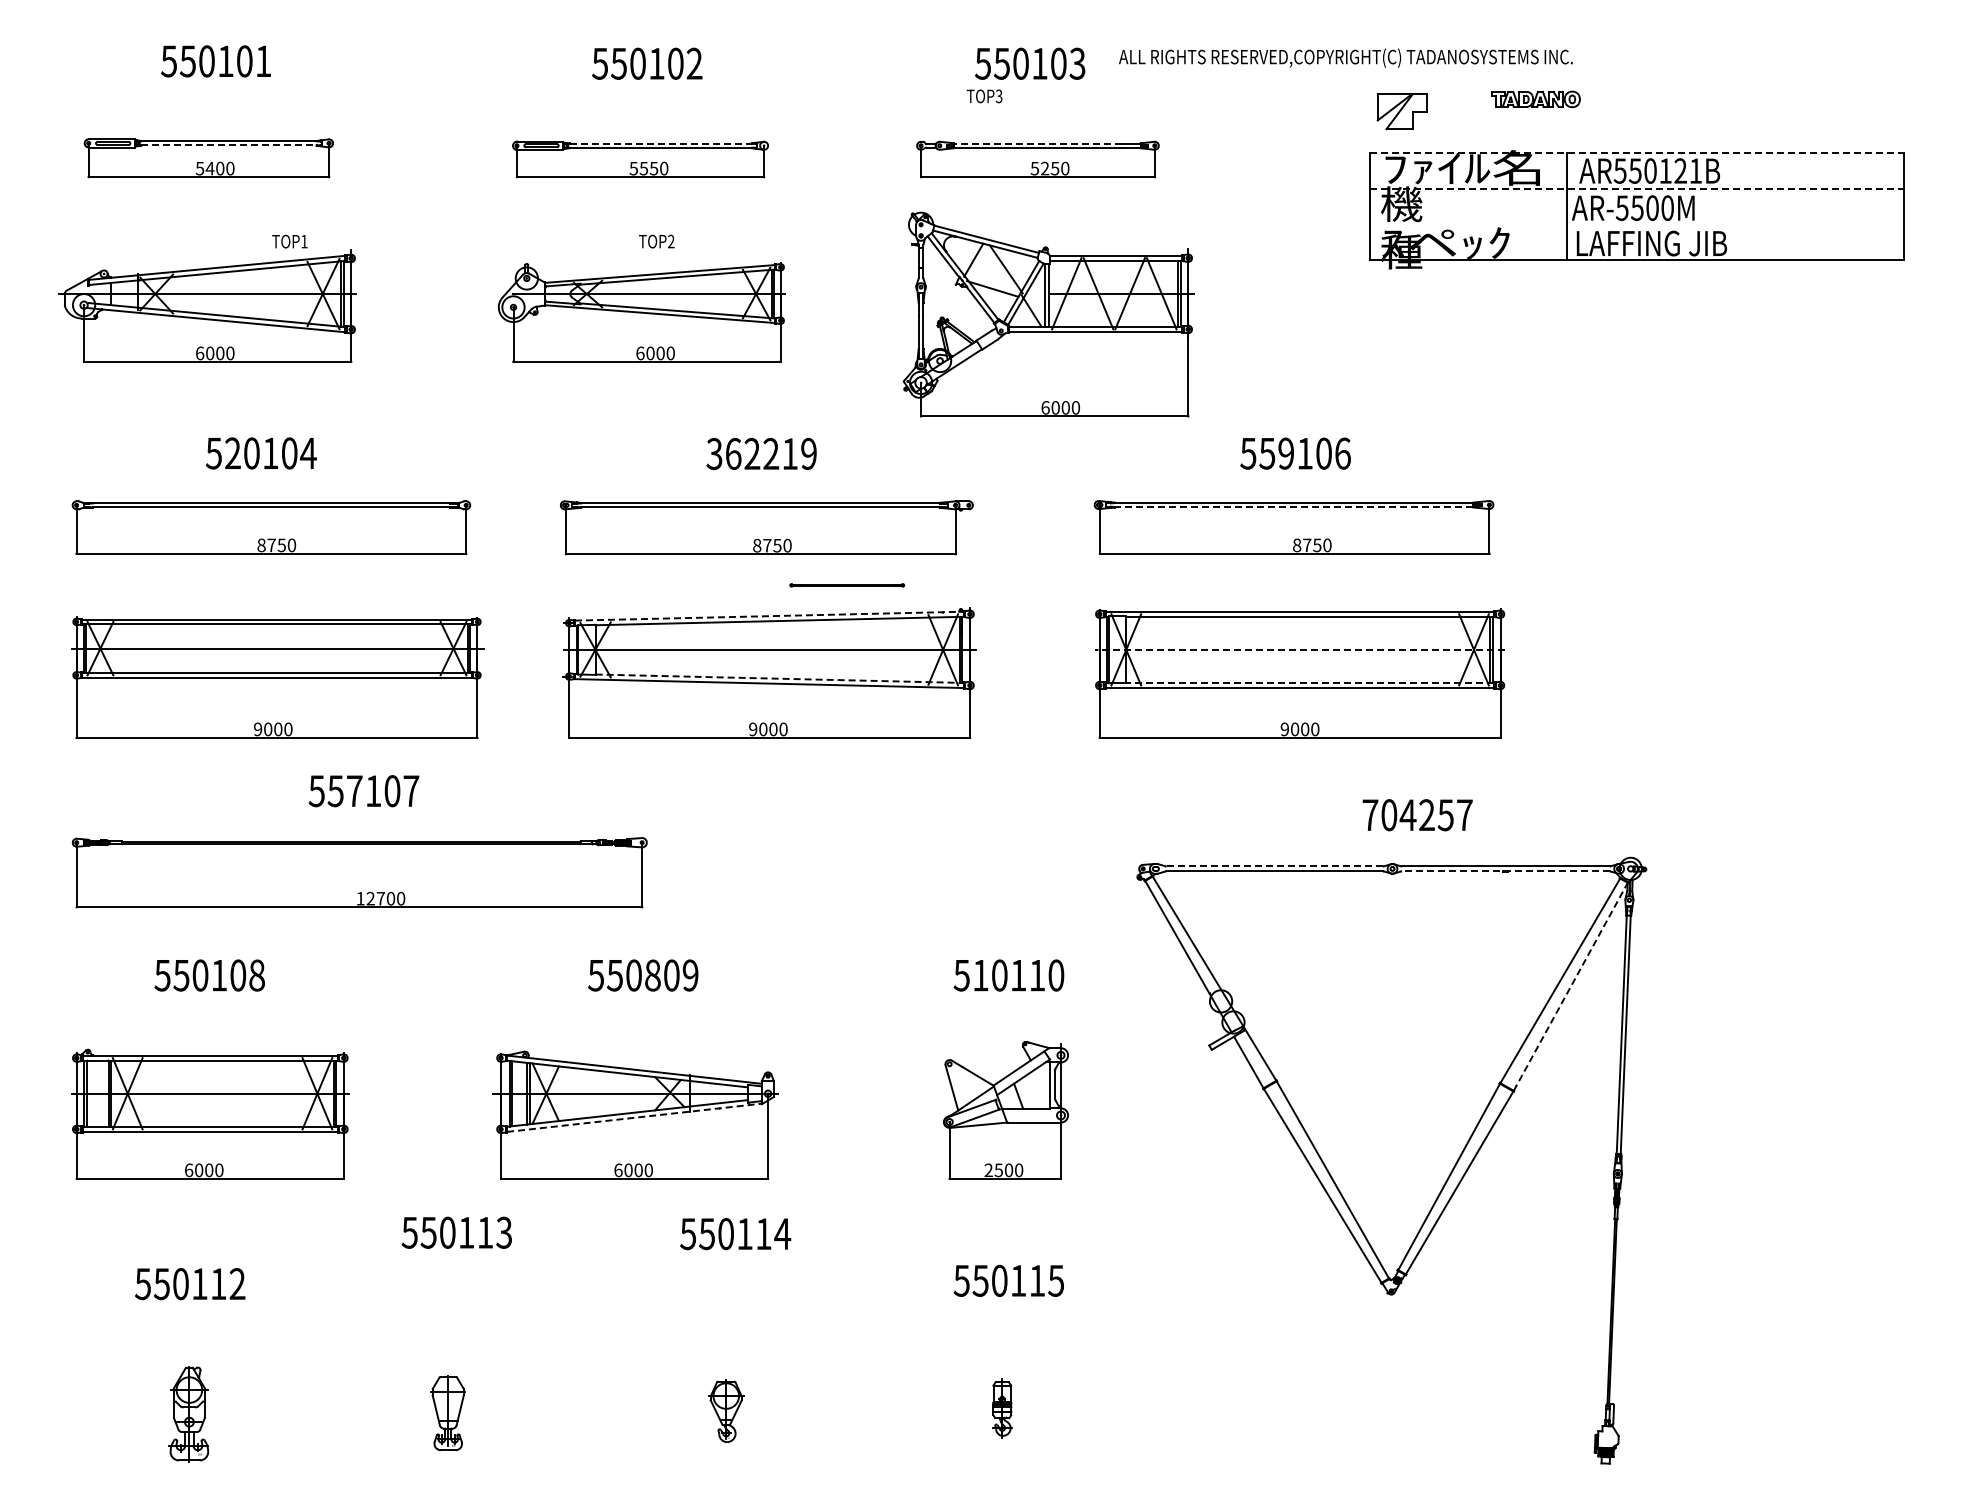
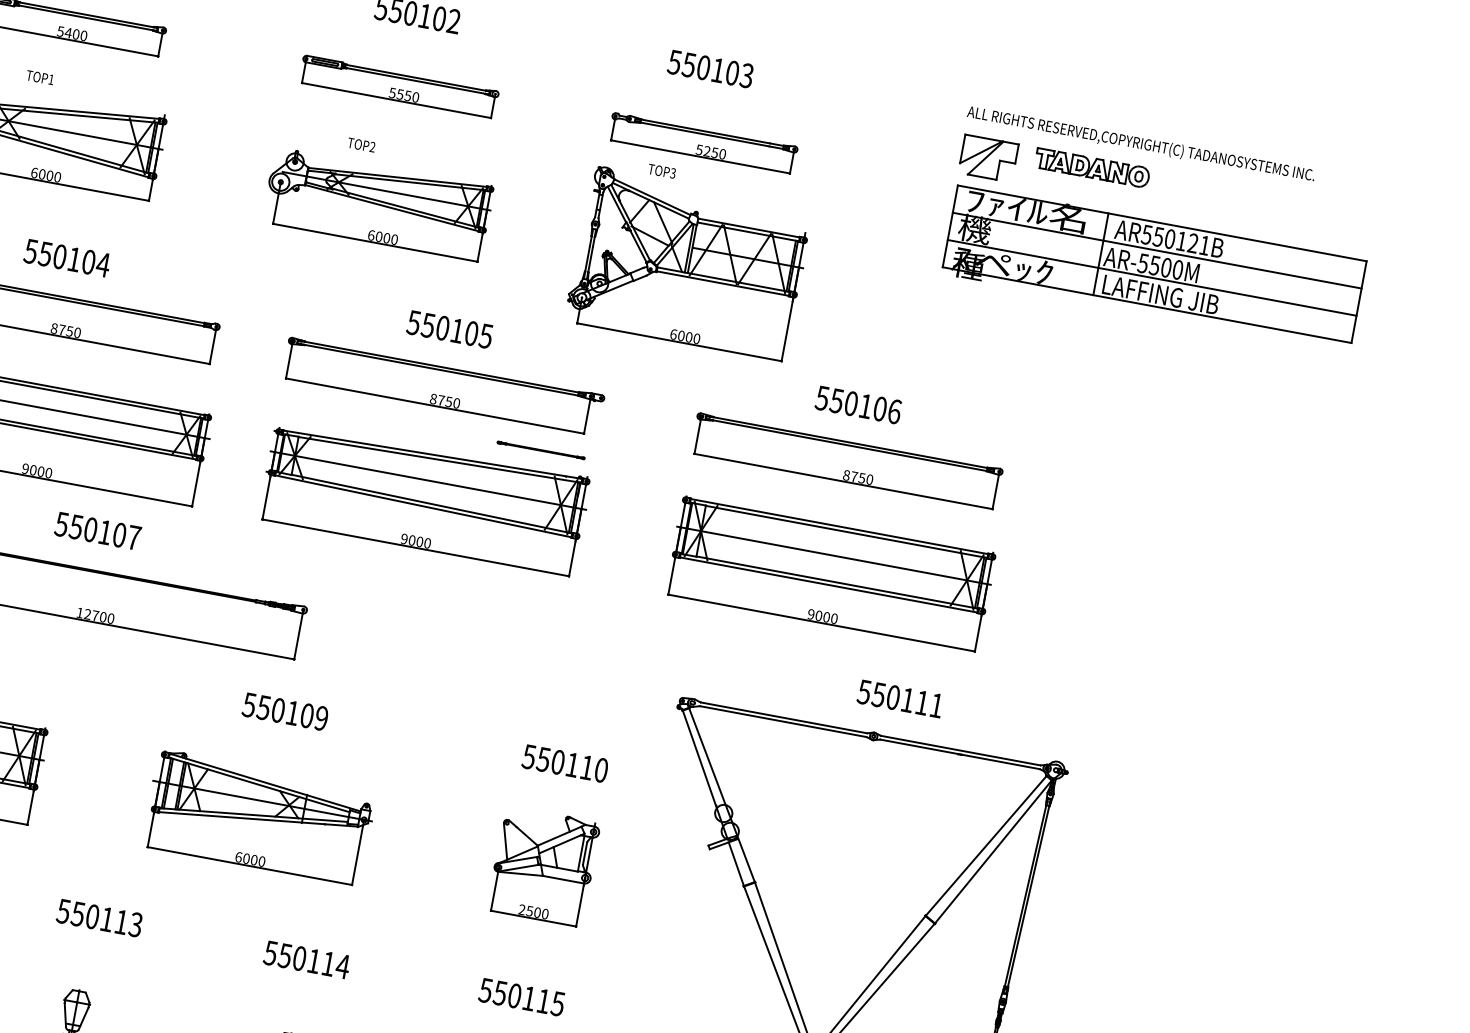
text: (1345, 57) -> (1141, 143), moved
text: (984, 96) -> (661, 171), moved
part: (1535, 99) -> (1092, 168), size x1.67
part: (1401, 111) -> (987, 158), size x1.43
line: (661, 143) -> (417, 77), dashed -> solid
line: (1037, 143) -> (704, 131), dashed -> solid
line: (228, 145) -> (85, 17), dashed -> solid
line: (1637, 152) -> (1162, 223), dashed -> solid
line: (1637, 188) -> (1157, 250), dashed -> solid
line: (1636, 224) -> (1151, 278), added
text: (289, 241) -> (39, 77), moved
text: (656, 241) -> (361, 144), moved
text: (232, 453) -> (45, 254), 520104 -> 550104
text: (761, 453) -> (449, 329), 362219 -> 550105
text: (1286, 453) -> (851, 403), 559106 -> 550106
line: (1293, 507) -> (849, 445), dashed -> solid
line: (847, 585) -> (541, 450), moved
line: (769, 616) -> (432, 455), dashed -> solid
line: (1299, 649) -> (833, 555), dashed -> solid
line: (780, 678) -> (432, 503), dashed -> solid
line: (1309, 682) -> (836, 582), dashed -> solid
text: (354, 791) -> (90, 530), 557107 -> 550107
text: (1417, 815) -> (900, 699), 704257 -> 550111
line: (1274, 866) -> (783, 717), dashed -> solid
line: (1505, 871) -> (959, 754), dashed -> solid
text: (652, 975) -> (292, 713), 550809 -> 550109
text: (980, 975) -> (543, 759), 510110 -> 550110
line: (1570, 986) -> (993, 851), dashed -> solid
line: (634, 1117) -> (258, 819), dashed -> solid
text: (456, 1232) -> (99, 917), moved
text: (735, 1234) -> (306, 960), moved

